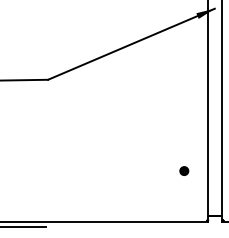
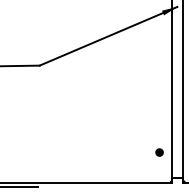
part: (184, 170) -> (159, 152), moved

